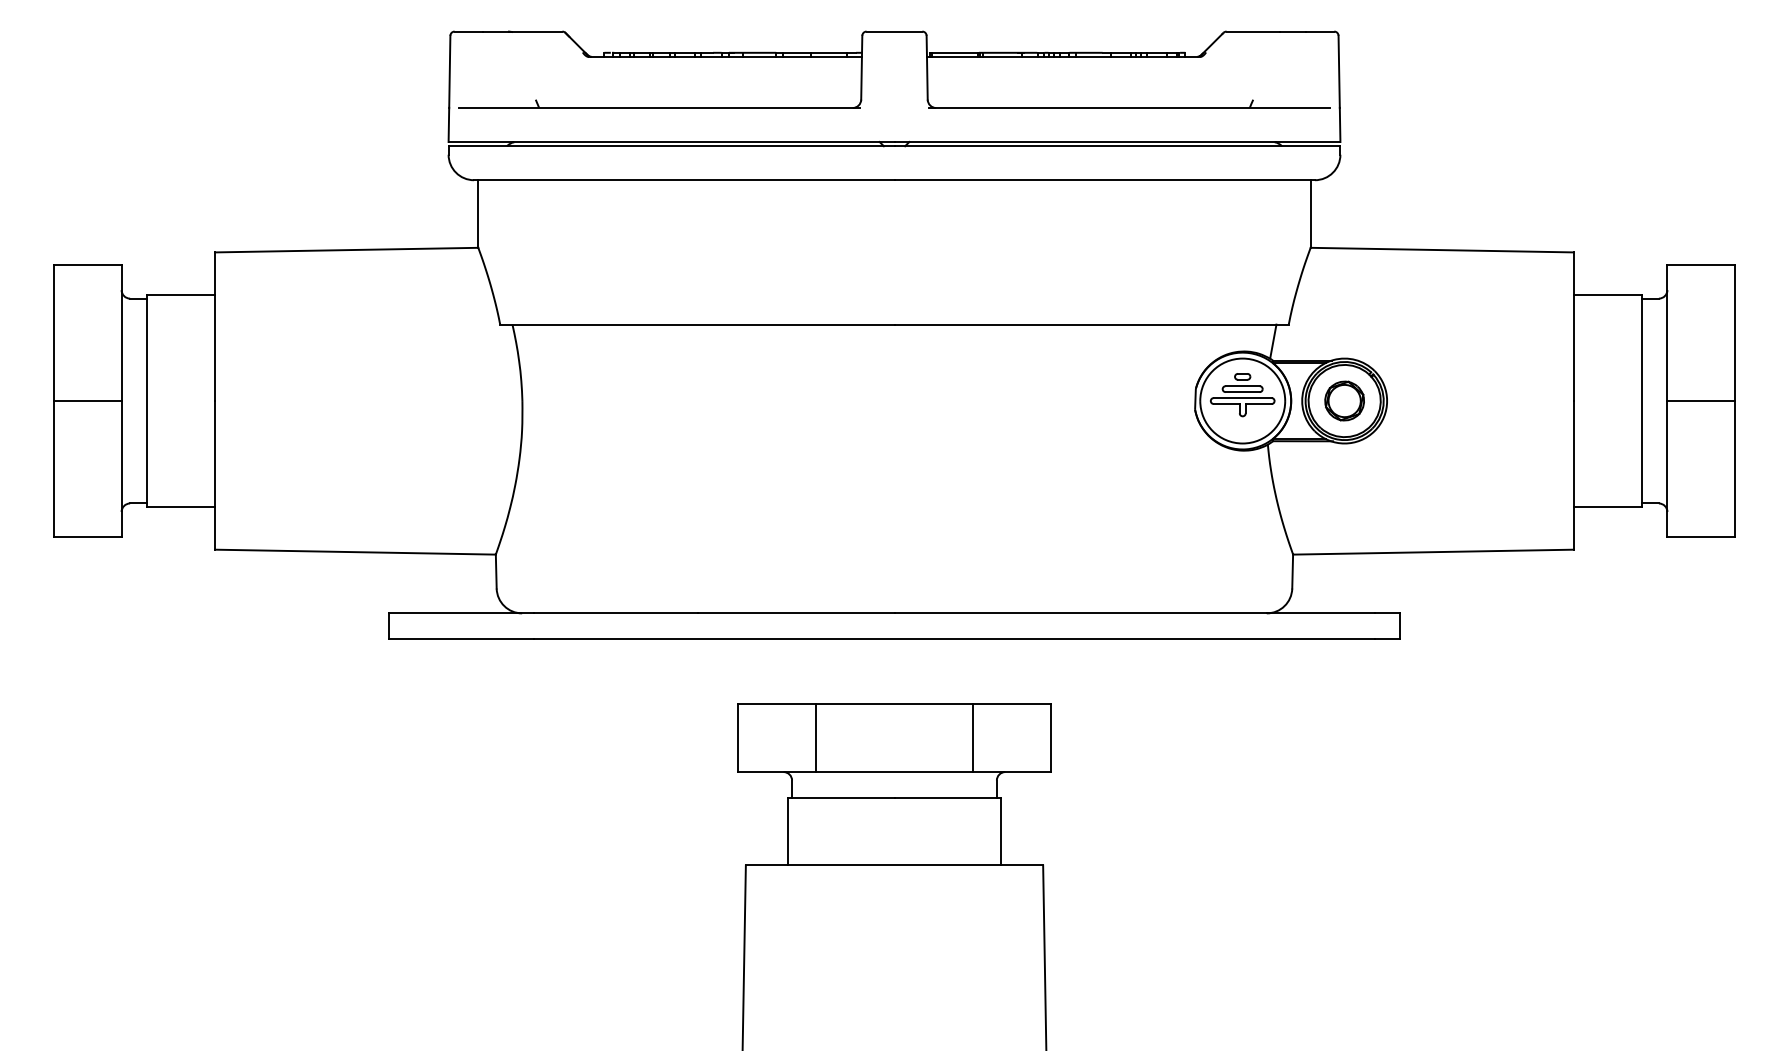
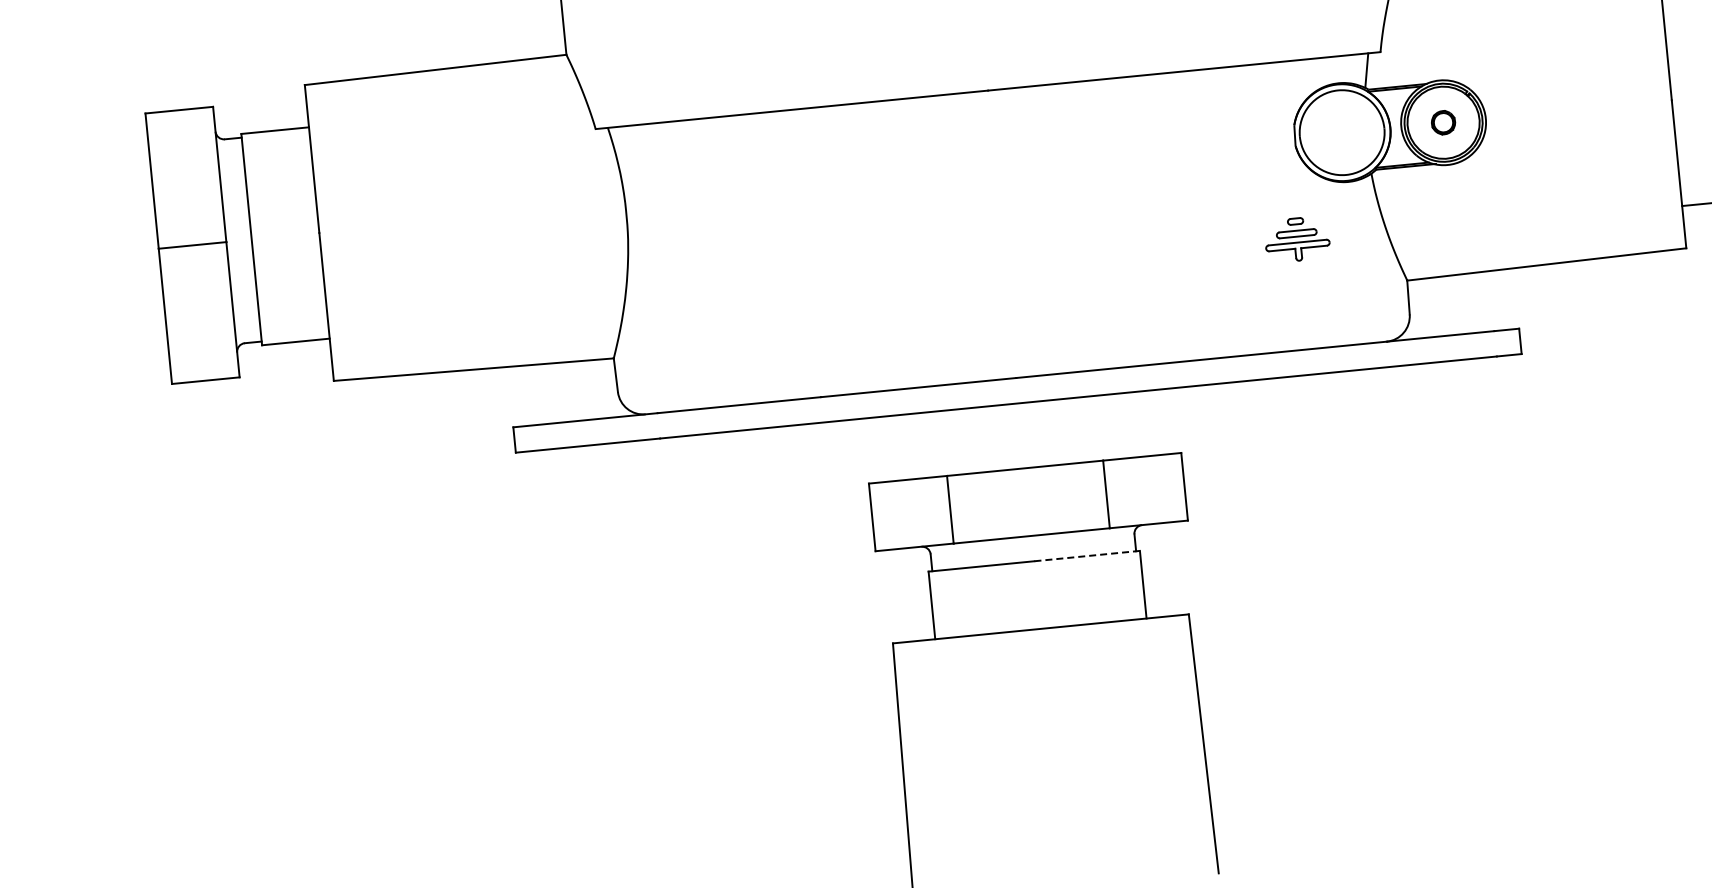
part: (1242, 395) -> (1297, 240), moved
part: (1344, 400) -> (1443, 122), size x0.6
line: (947, 797) -> (1087, 556), solid -> dashed

